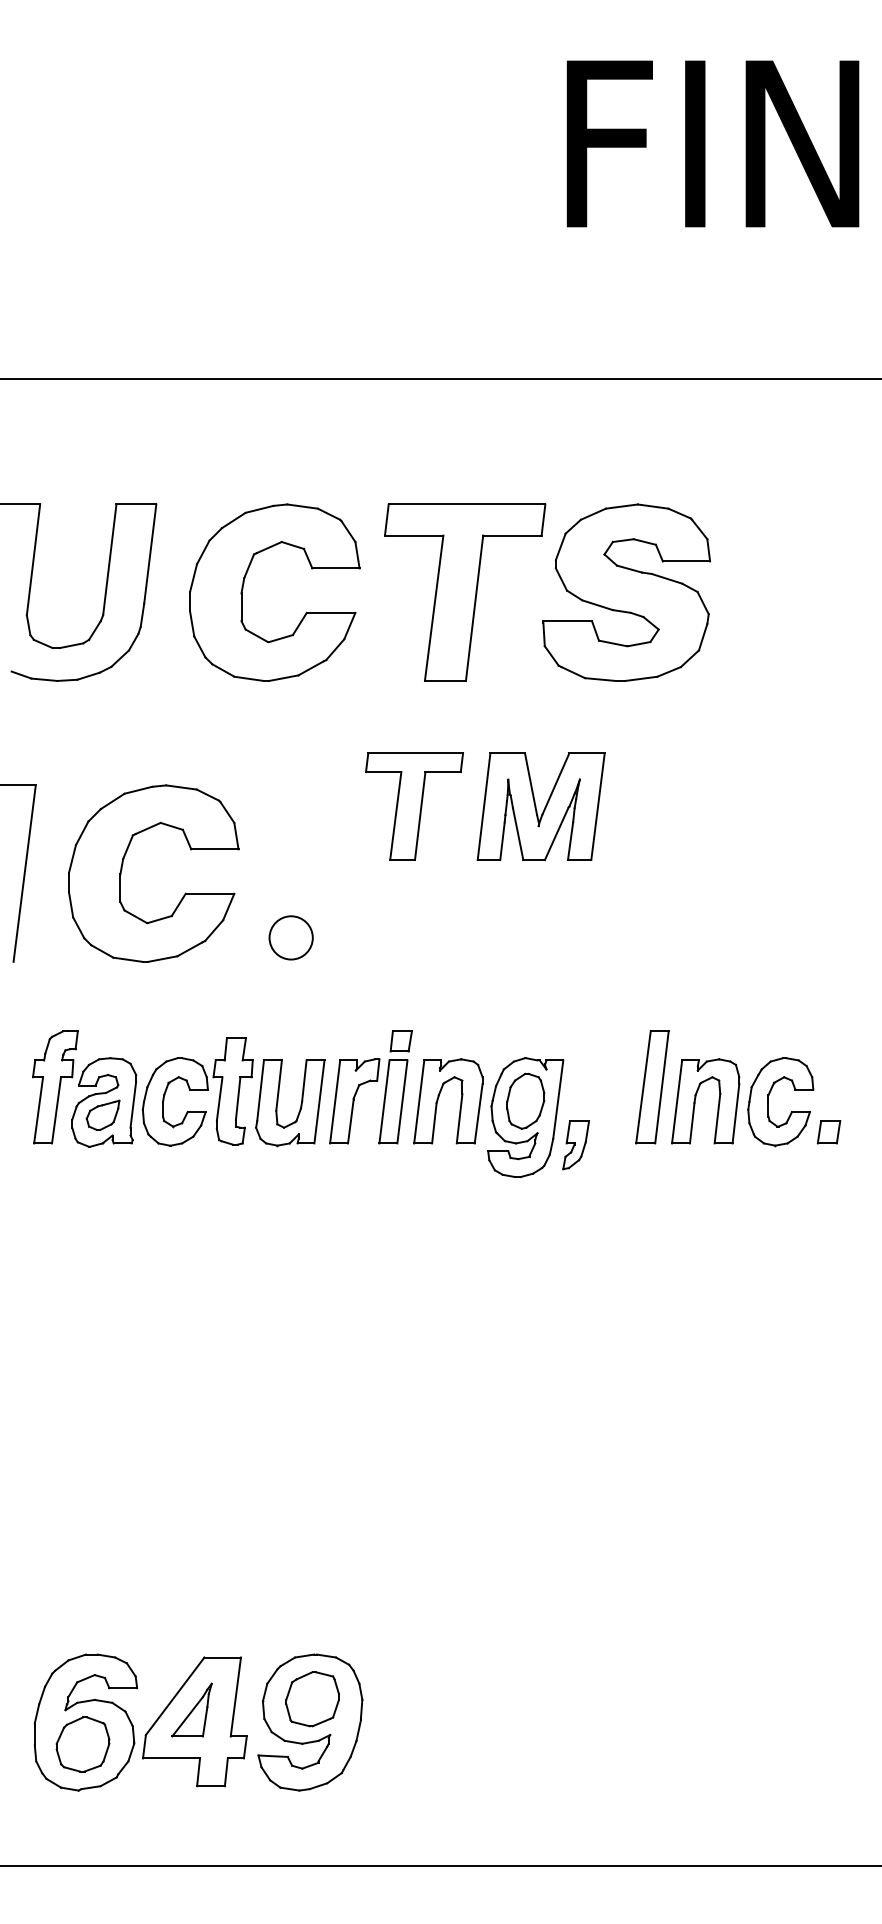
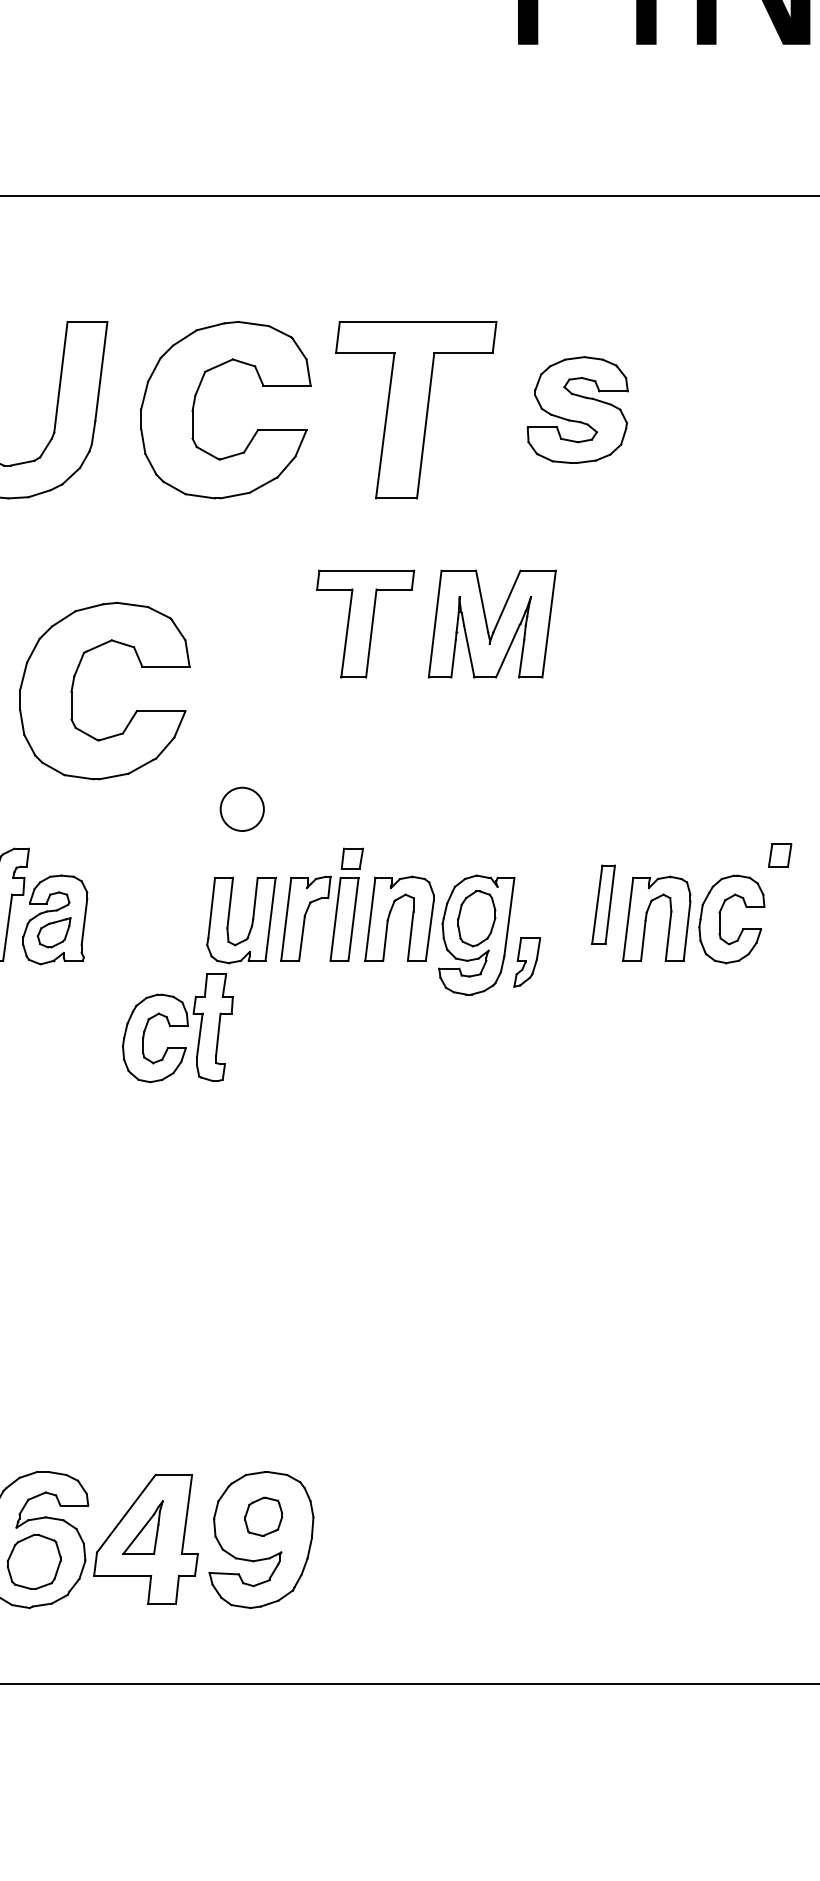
part: (626, 592) -> (577, 409), size x0.6
circle: (290, 937) -> (241, 808), moved
part: (652, 1087) -> (603, 904), size x0.7
part: (197, 1091) -> (177, 1027), moved
part: (828, 1132) -> (779, 855), moved
part: (312, 1699) -> (263, 1516), size x0.7

